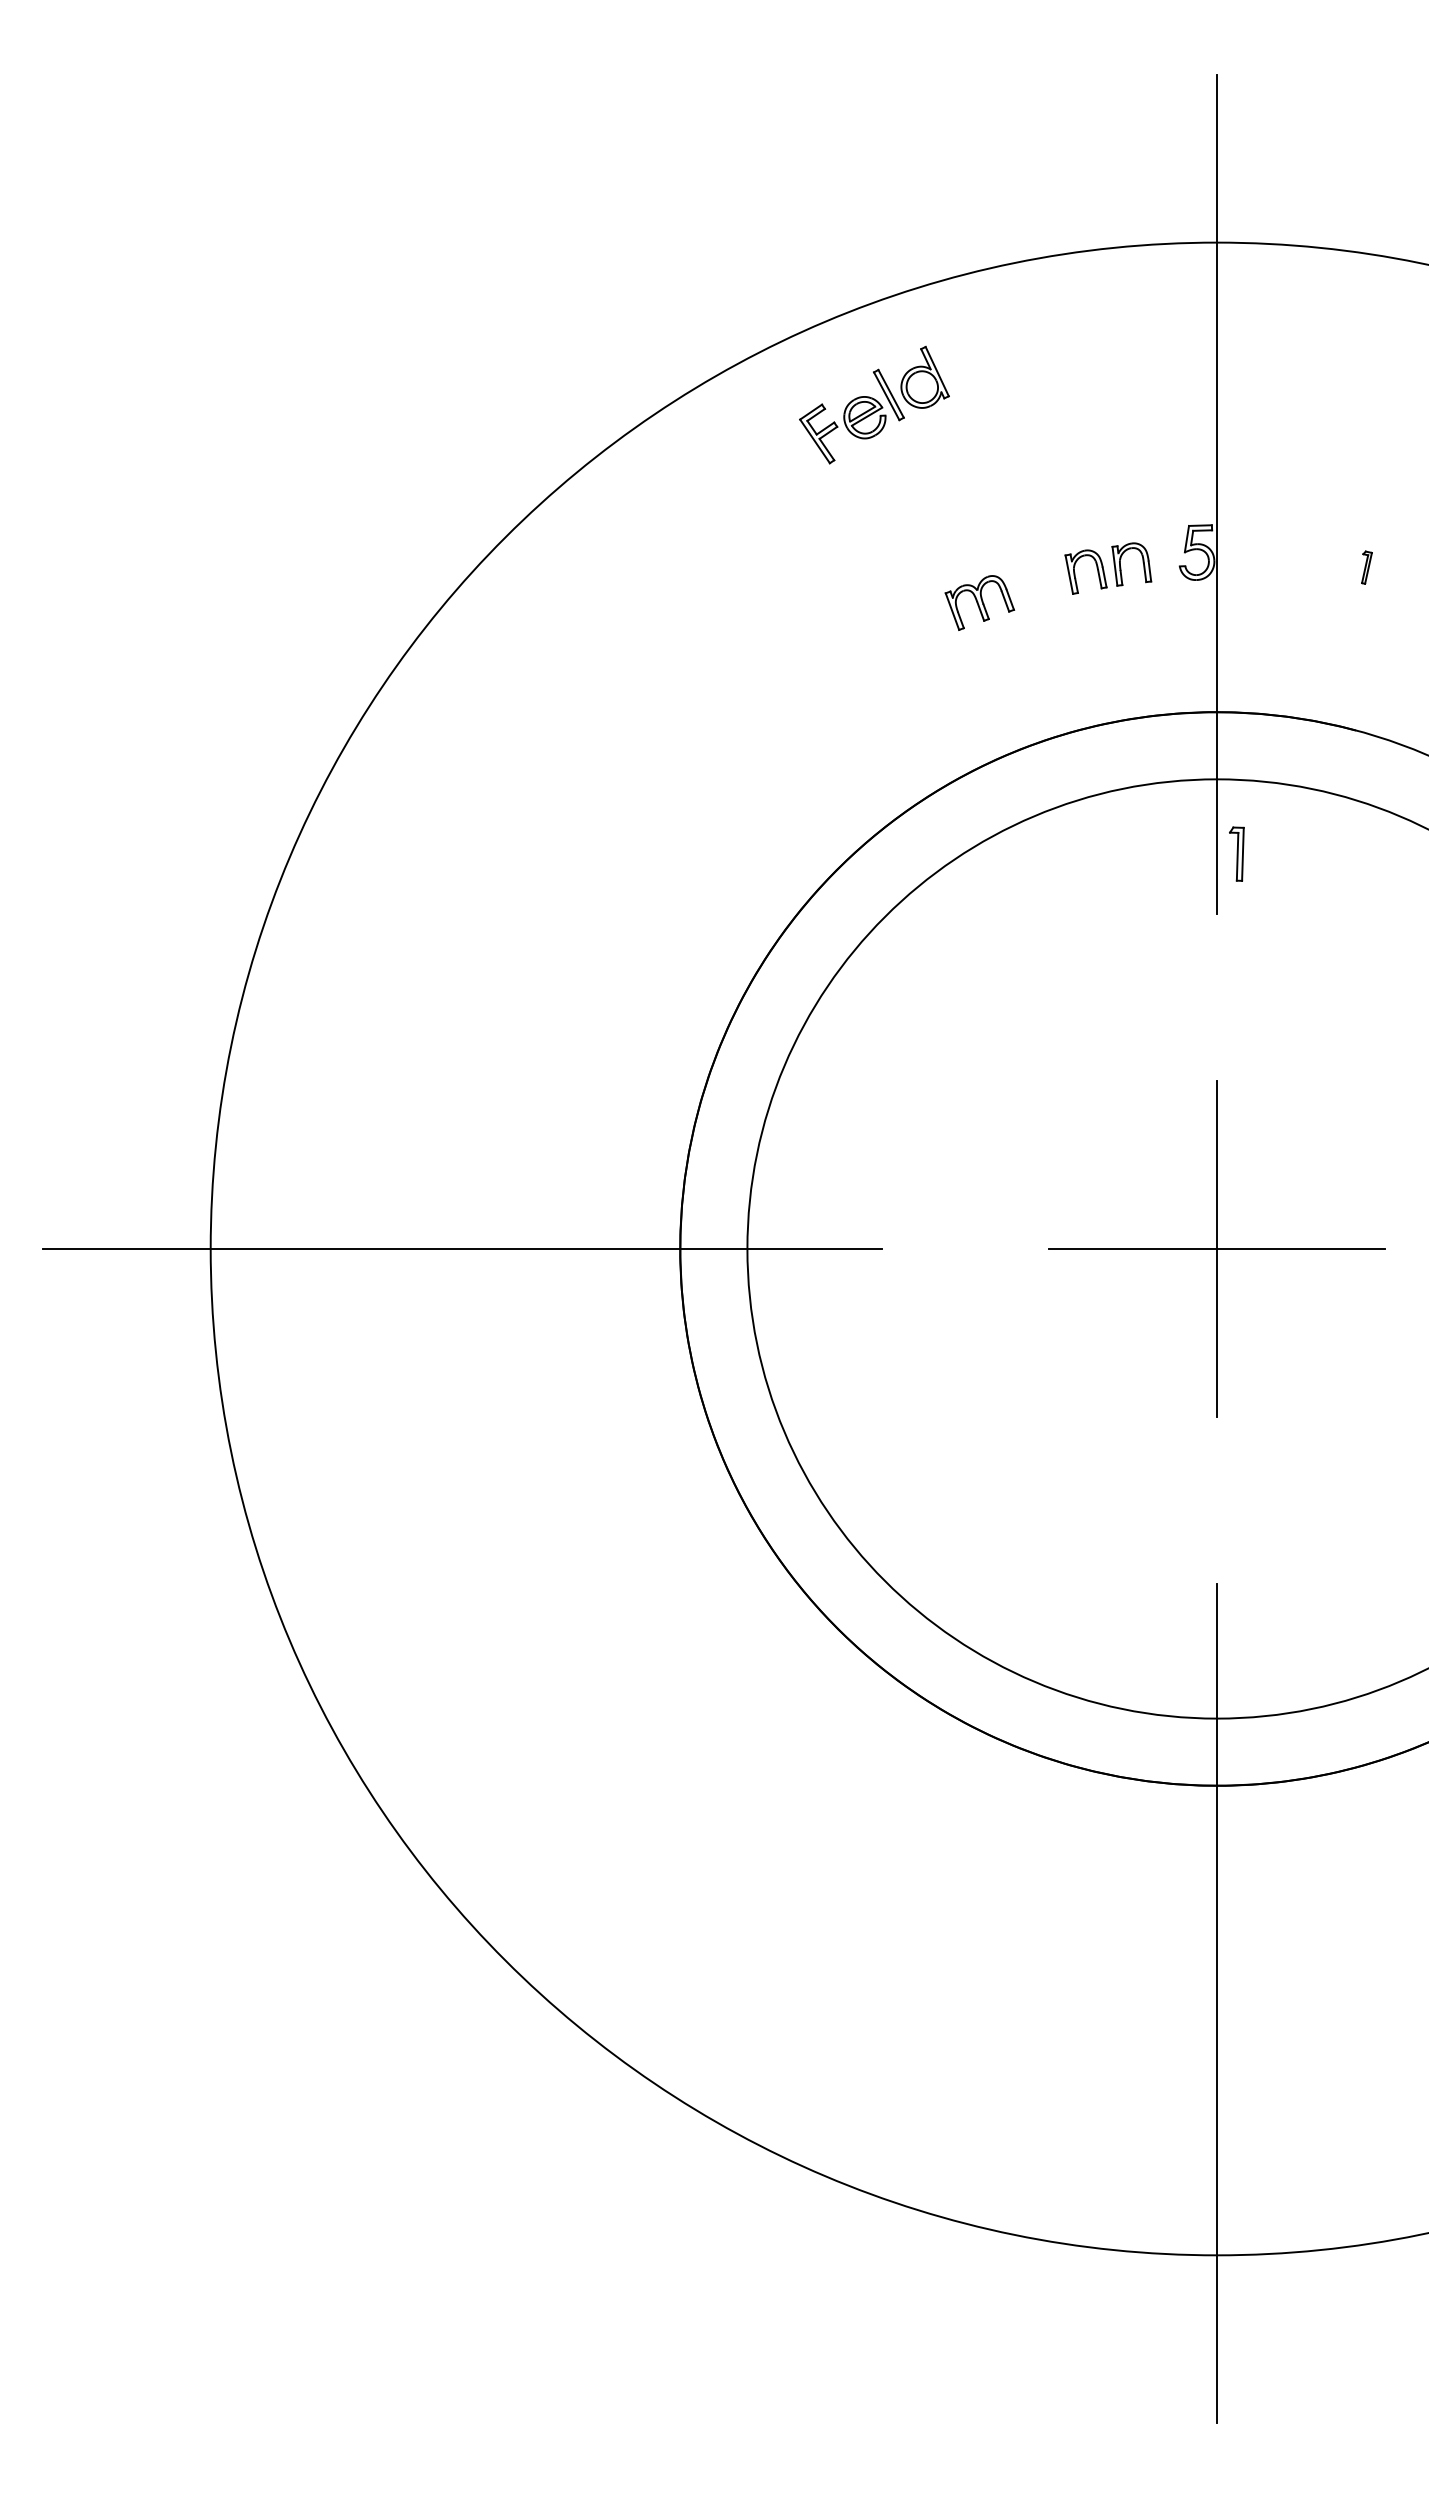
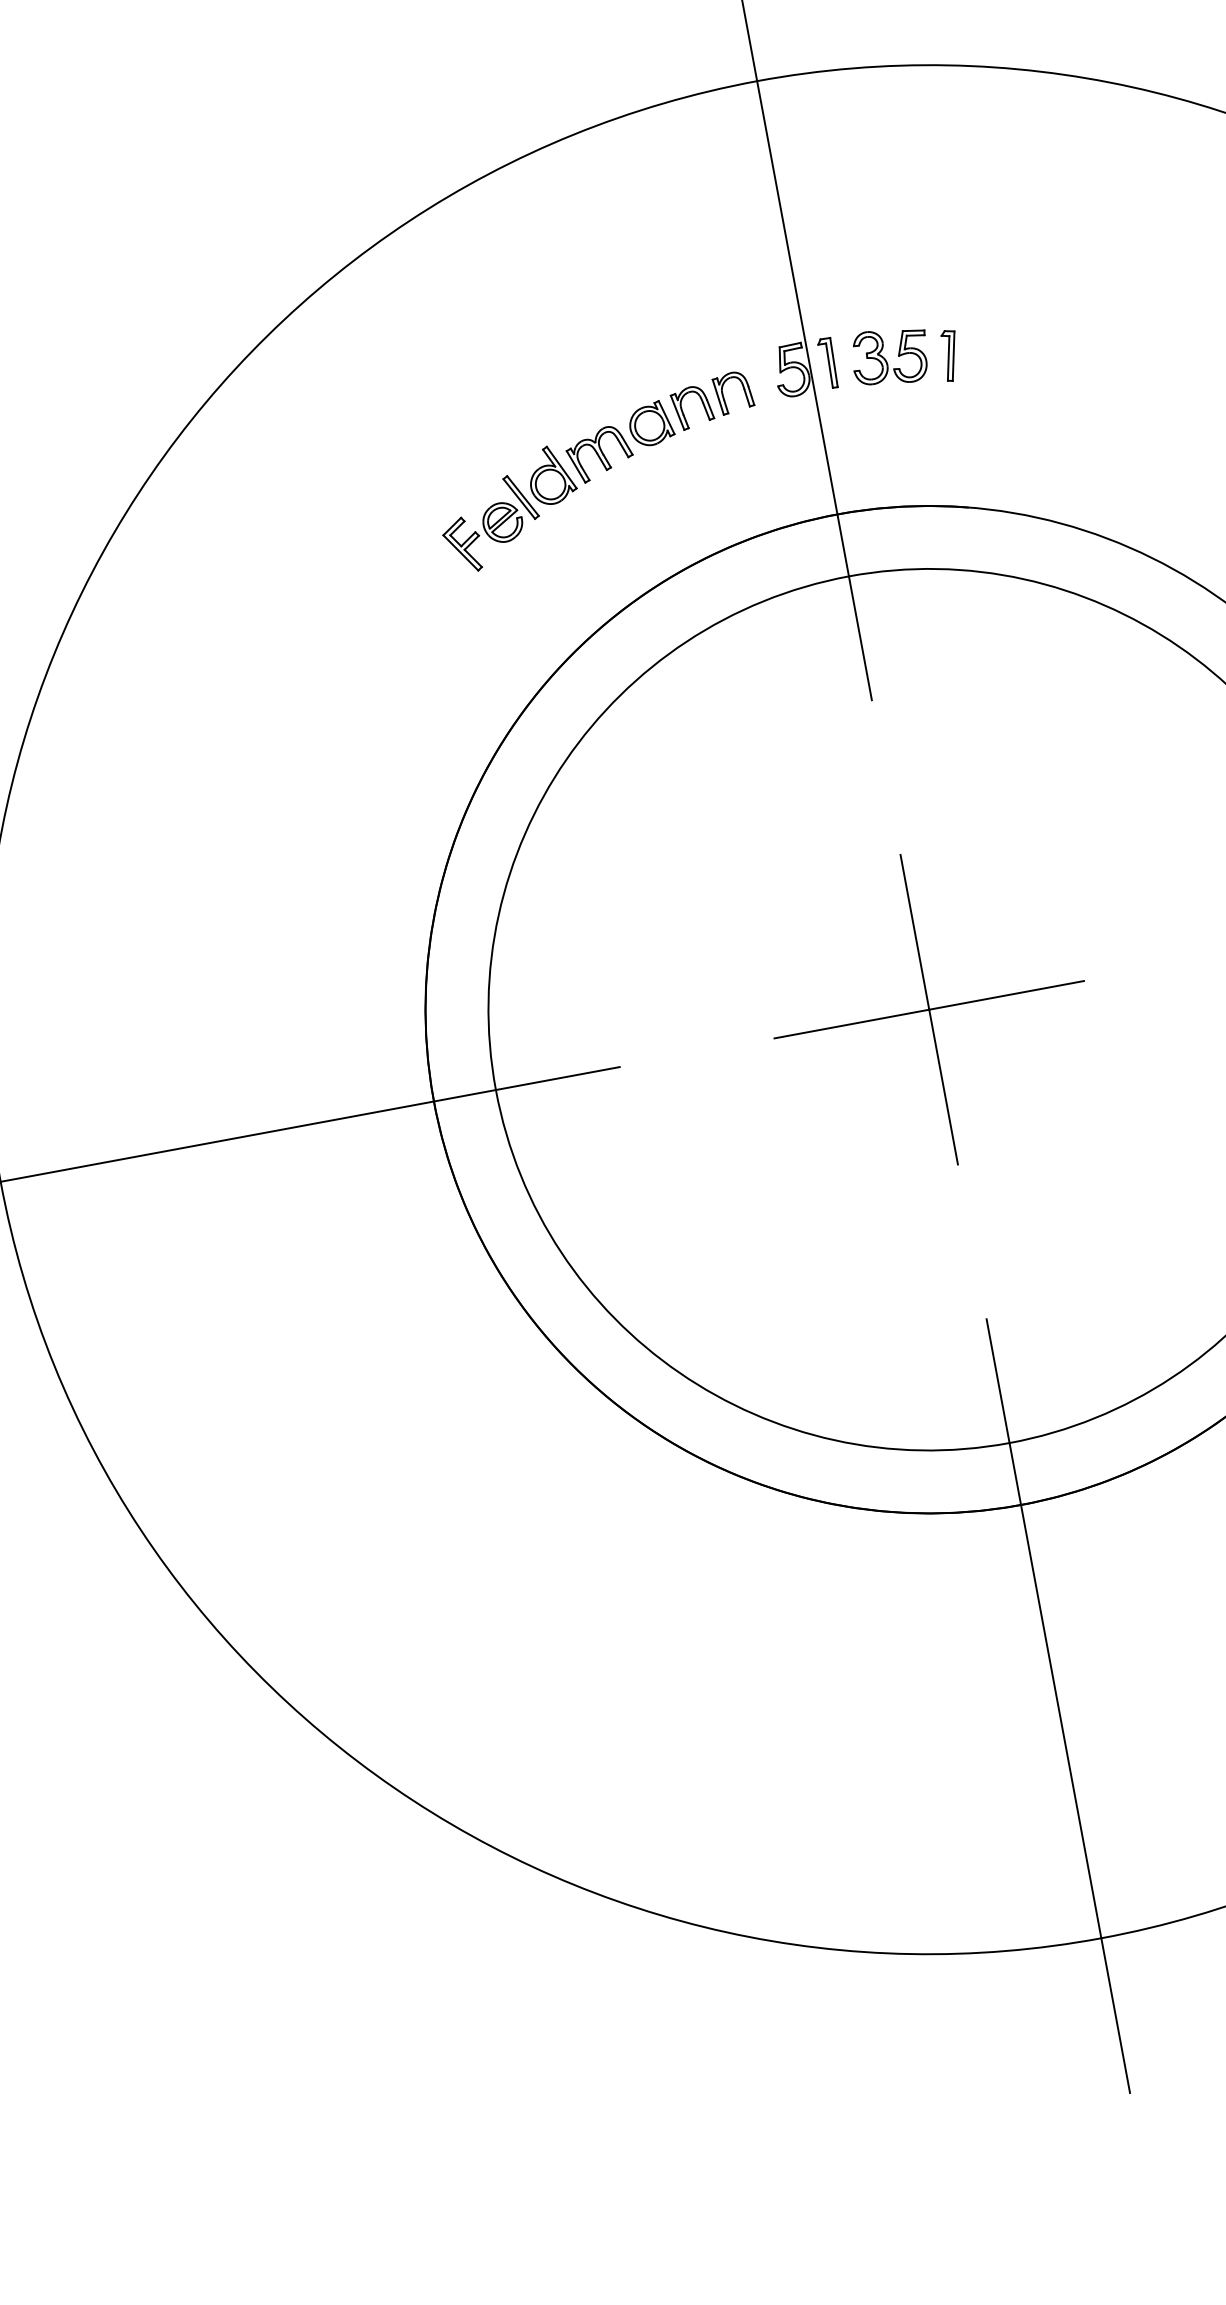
part: (874, 404) -> (509, 508), moved
part: (1302, 557) -> (889, 357), added
part: (1366, 567) -> (950, 355), size x1.67
part: (1039, 580) -> (651, 423), added
part: (1236, 853) -> (827, 362), moved

